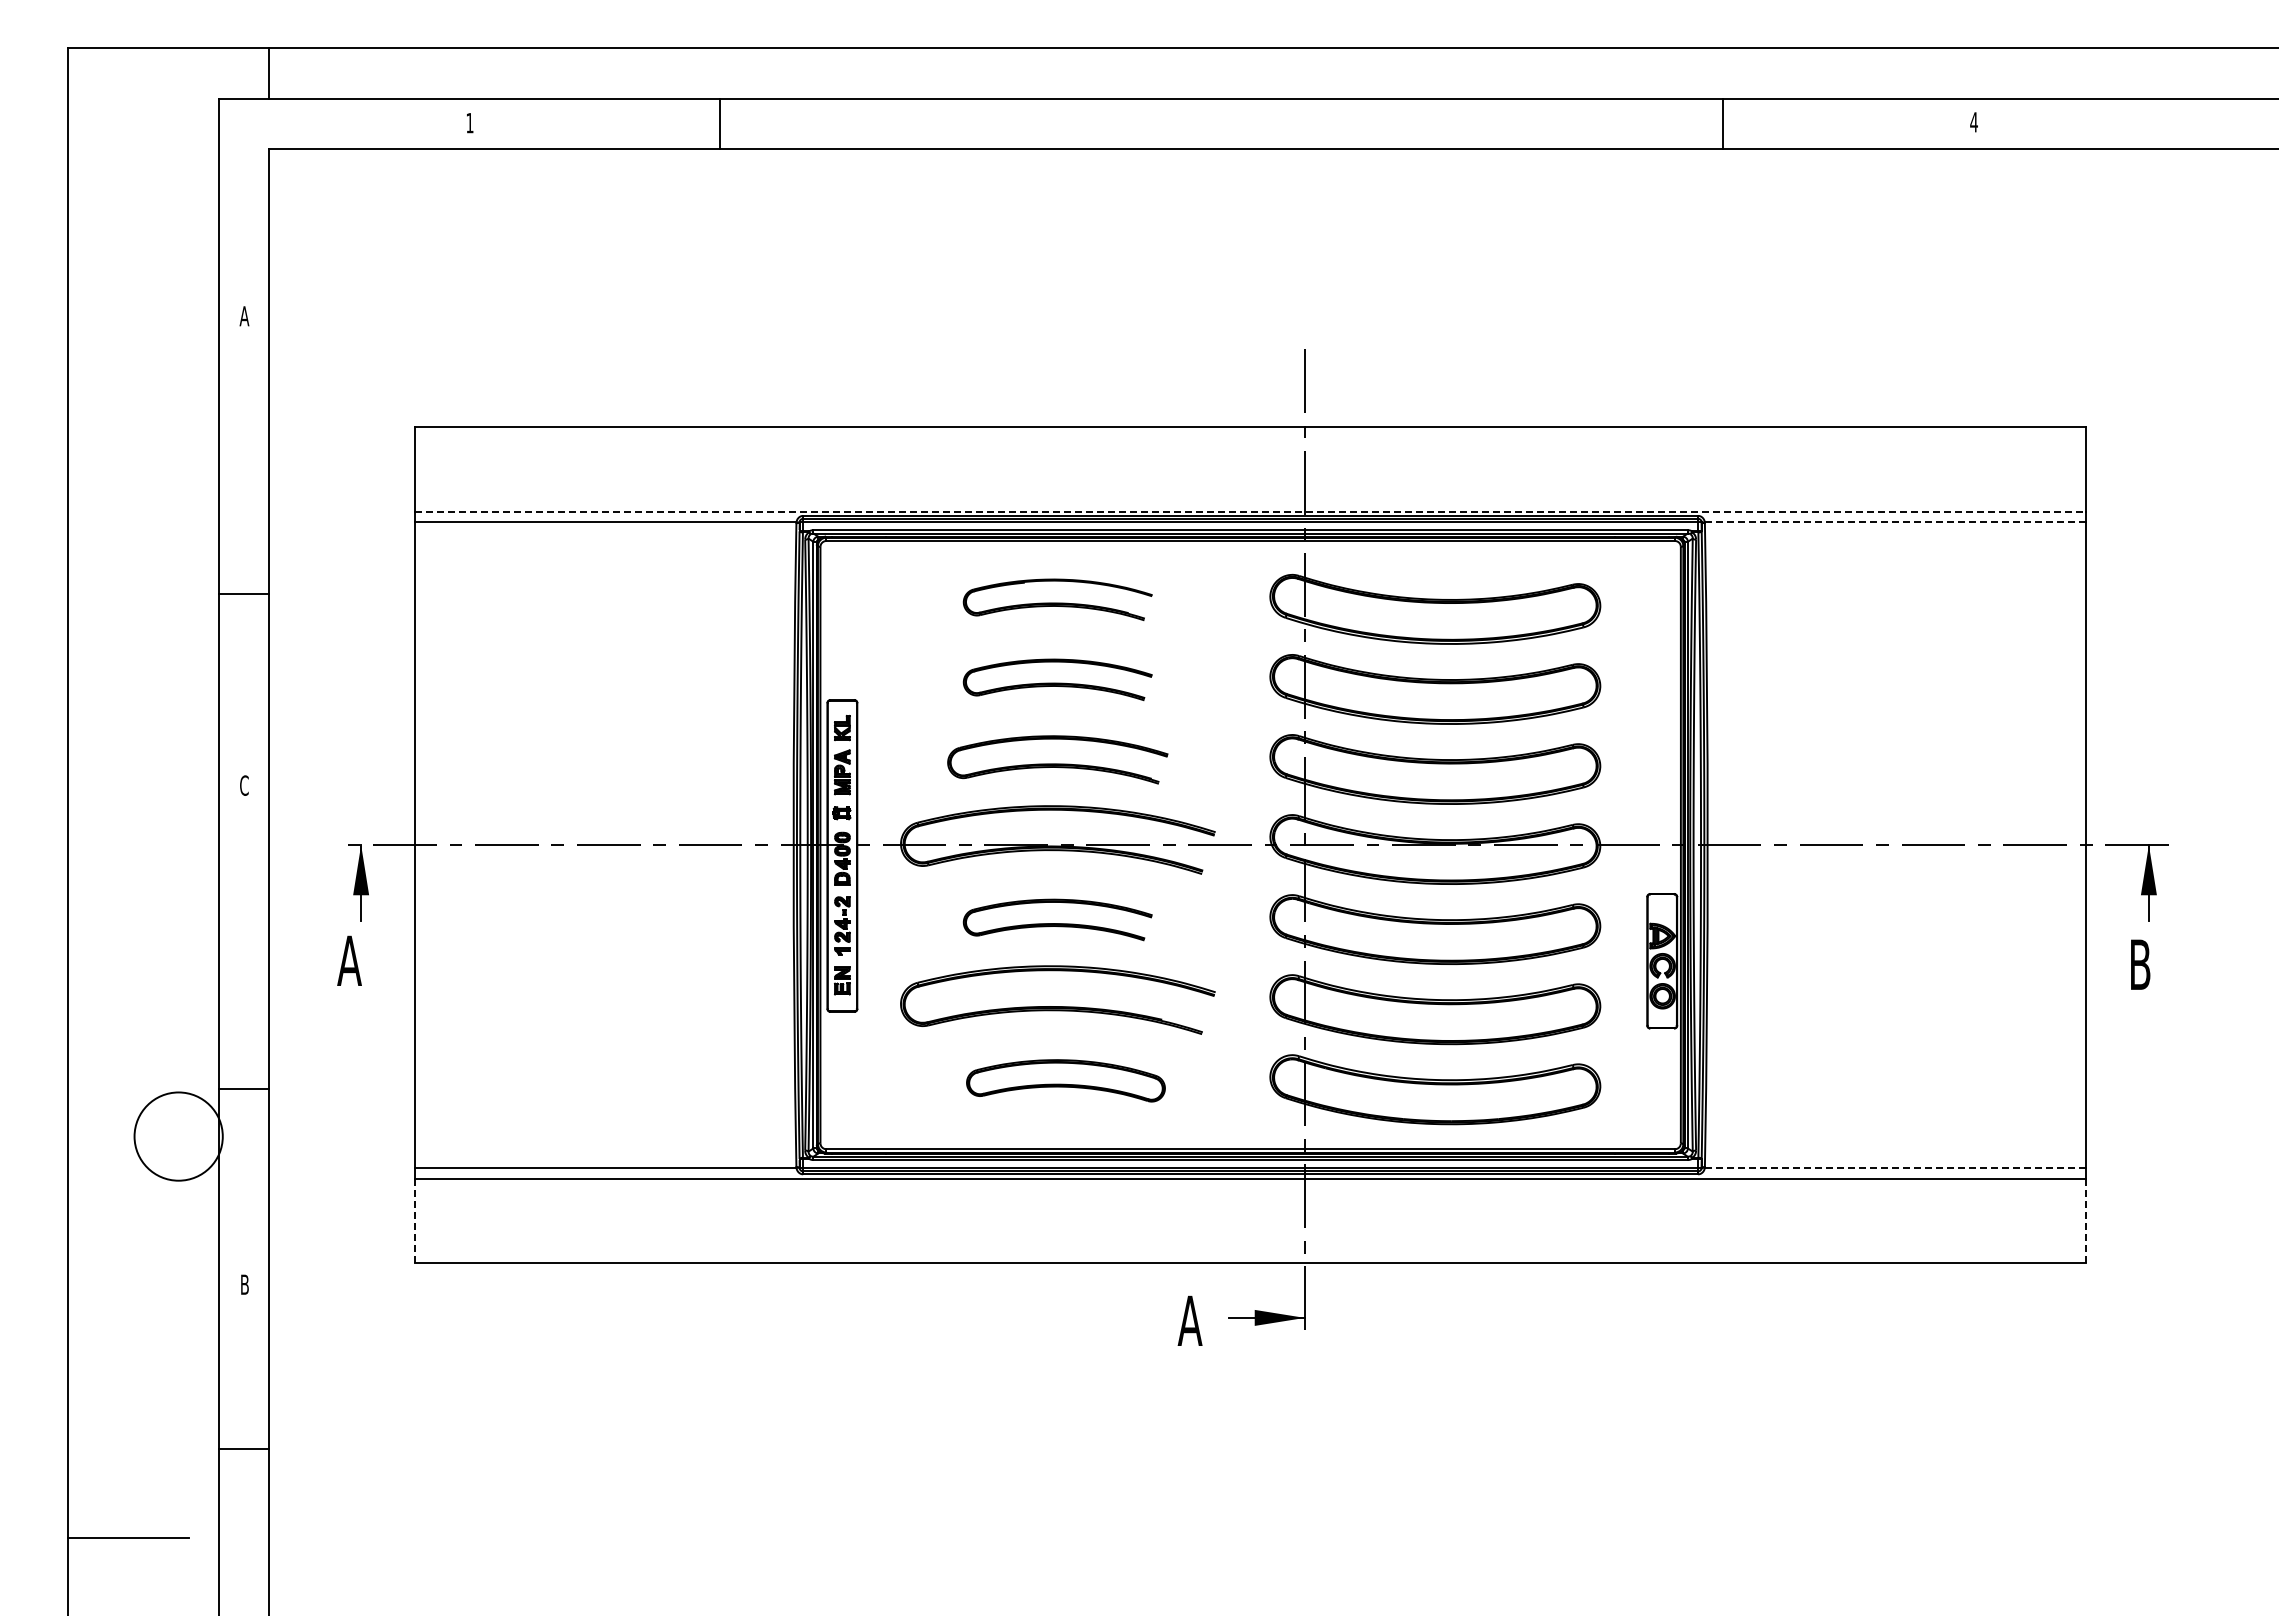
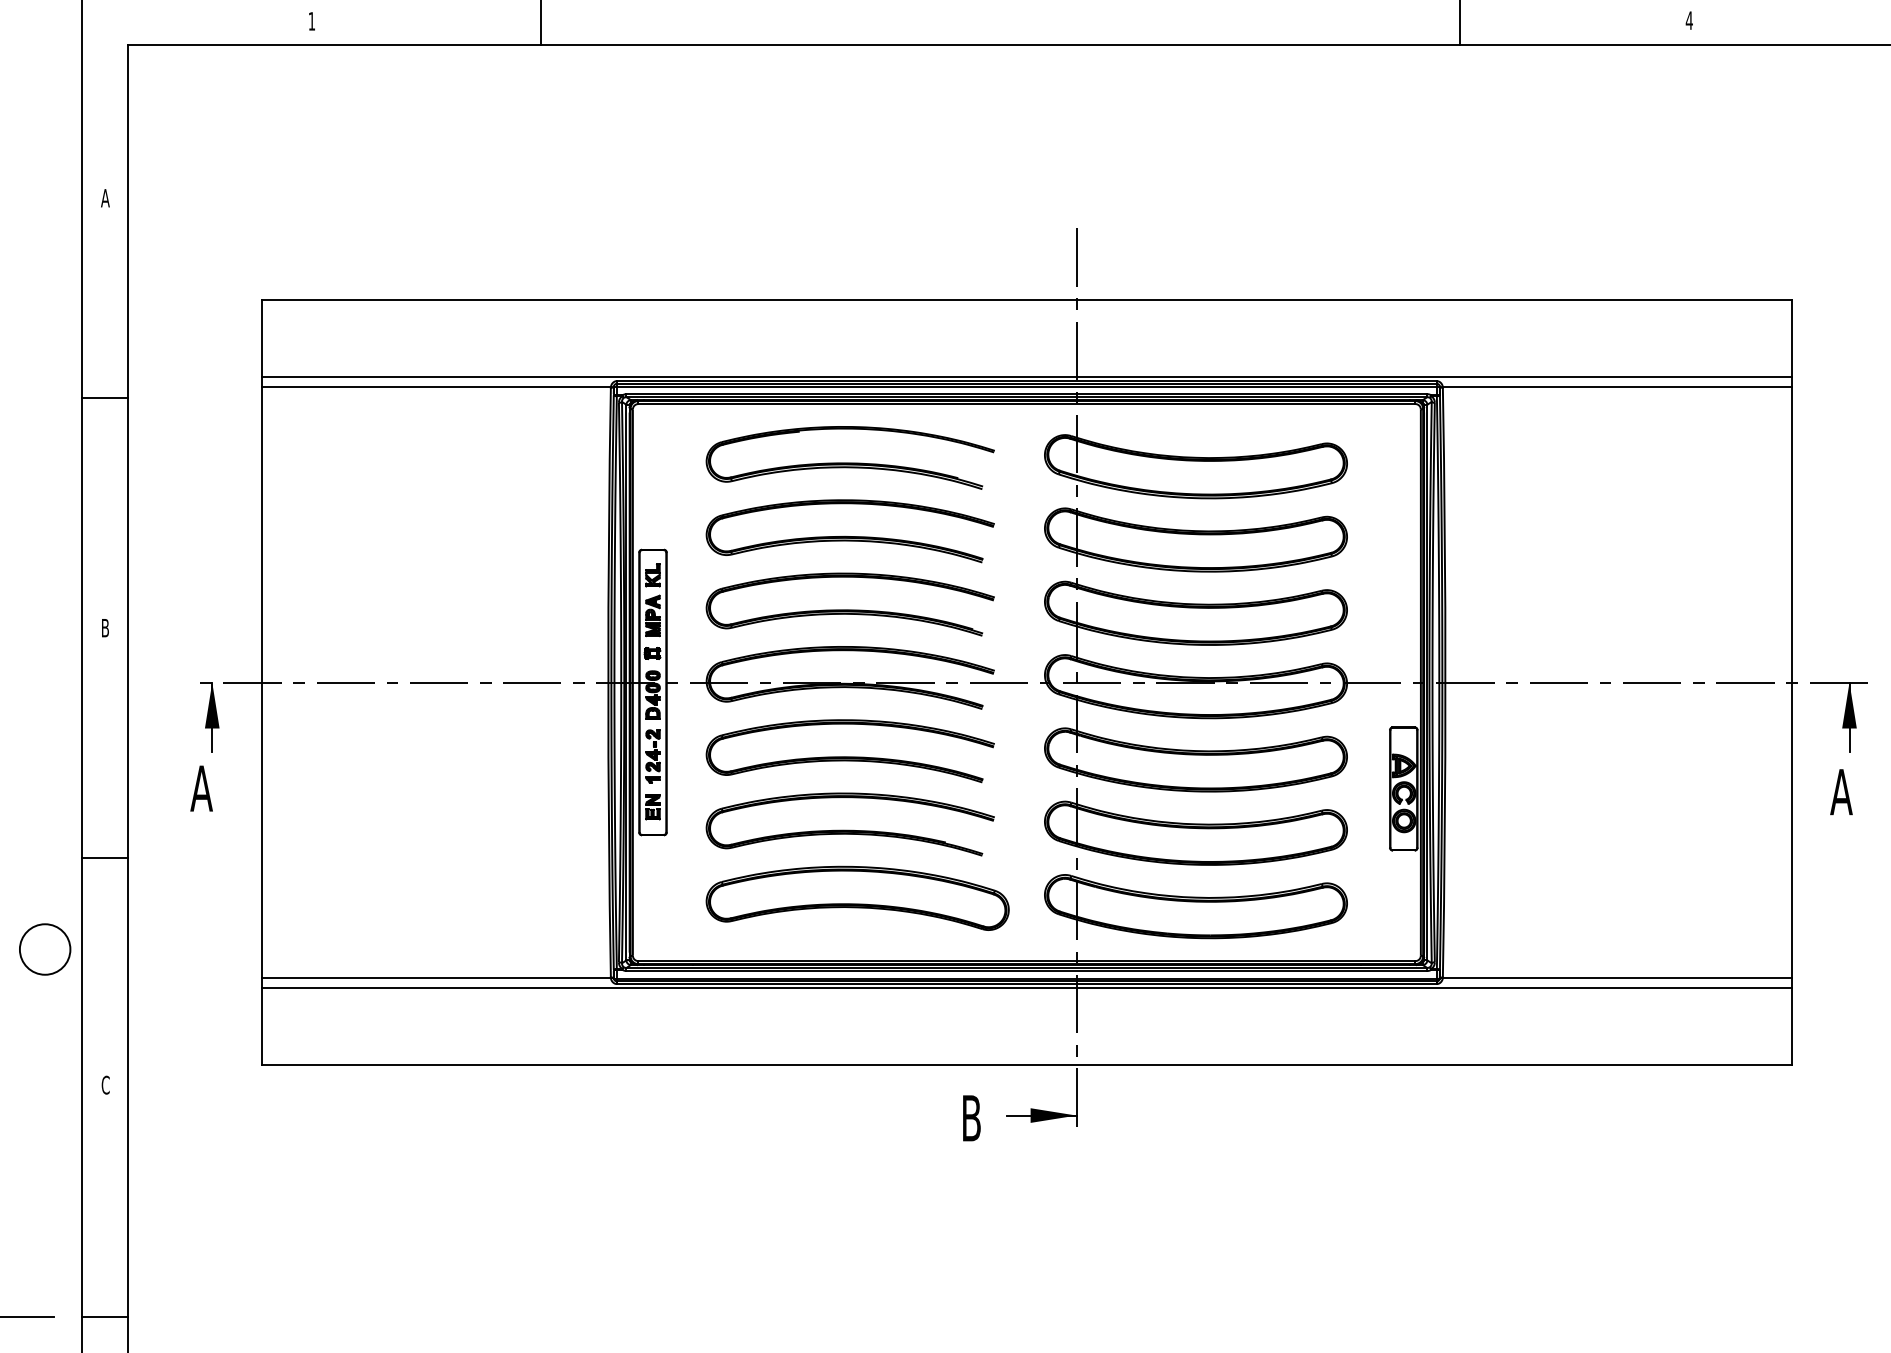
line: (1250, 511) -> (1026, 377), dashed -> solid
line: (1895, 522) -> (1617, 387), dashed -> solid
line: (243, 593) -> (104, 398), moved
part: (1057, 599) -> (849, 457), size x1.67
part: (1057, 679) -> (849, 530), size x1.67
part: (1057, 759) -> (849, 604), size x1.43
text: (244, 785) -> (105, 627), C -> B
part: (1057, 919) -> (849, 750), size x1.67
text: (2139, 964) -> (1840, 791), B -> A
part: (1065, 1080) -> (857, 898), size x1.67
line: (243, 1089) -> (104, 857), moved
circle: (178, 1136) -> (44, 949), size x0.62
line: (1895, 1167) -> (1617, 977), dashed -> solid
line: (414, 1221) -> (261, 1027), dashed -> solid
line: (2086, 1221) -> (1792, 1027), dashed -> solid
text: (244, 1284) -> (105, 1084), B -> C
text: (1189, 1320) -> (970, 1117), A -> B
line: (243, 1448) -> (104, 1316), moved

